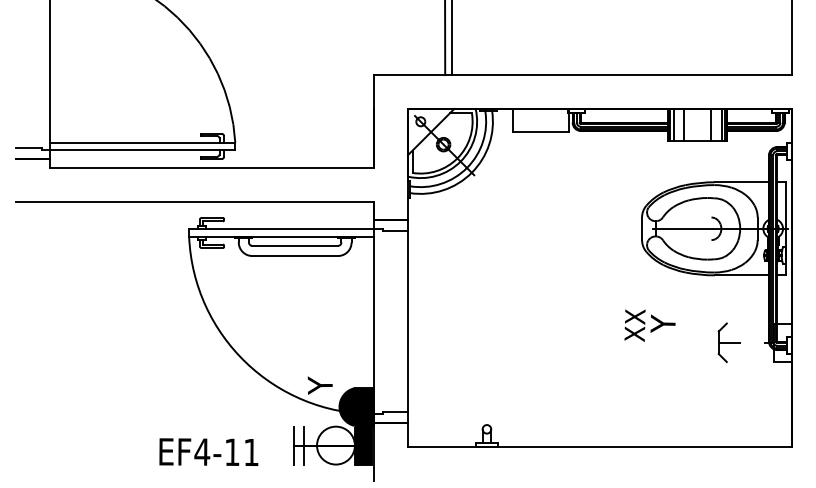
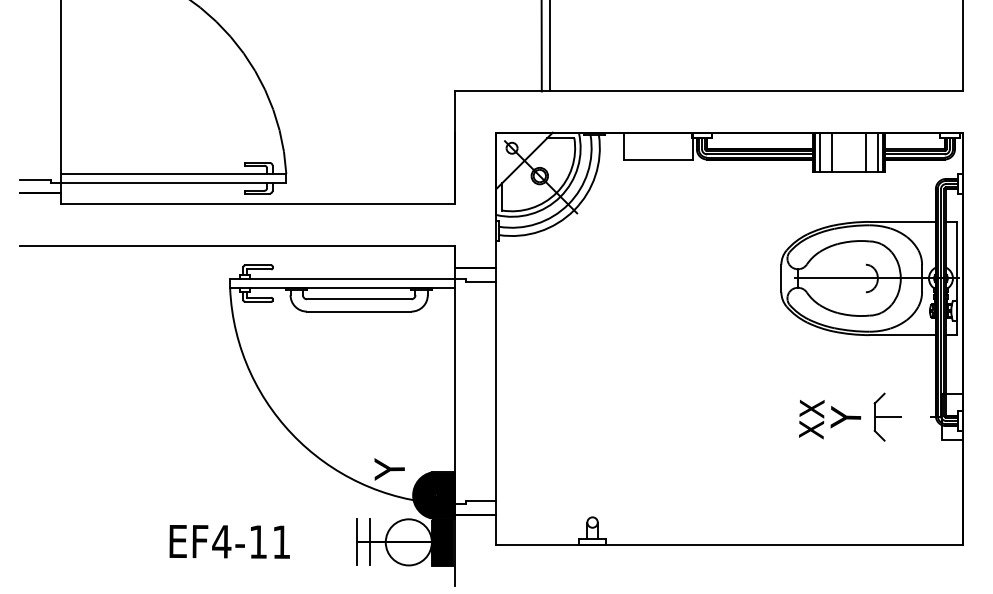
text: (649, 325) -> (829, 419), moved
text: (208, 451) -> (229, 541), moved

